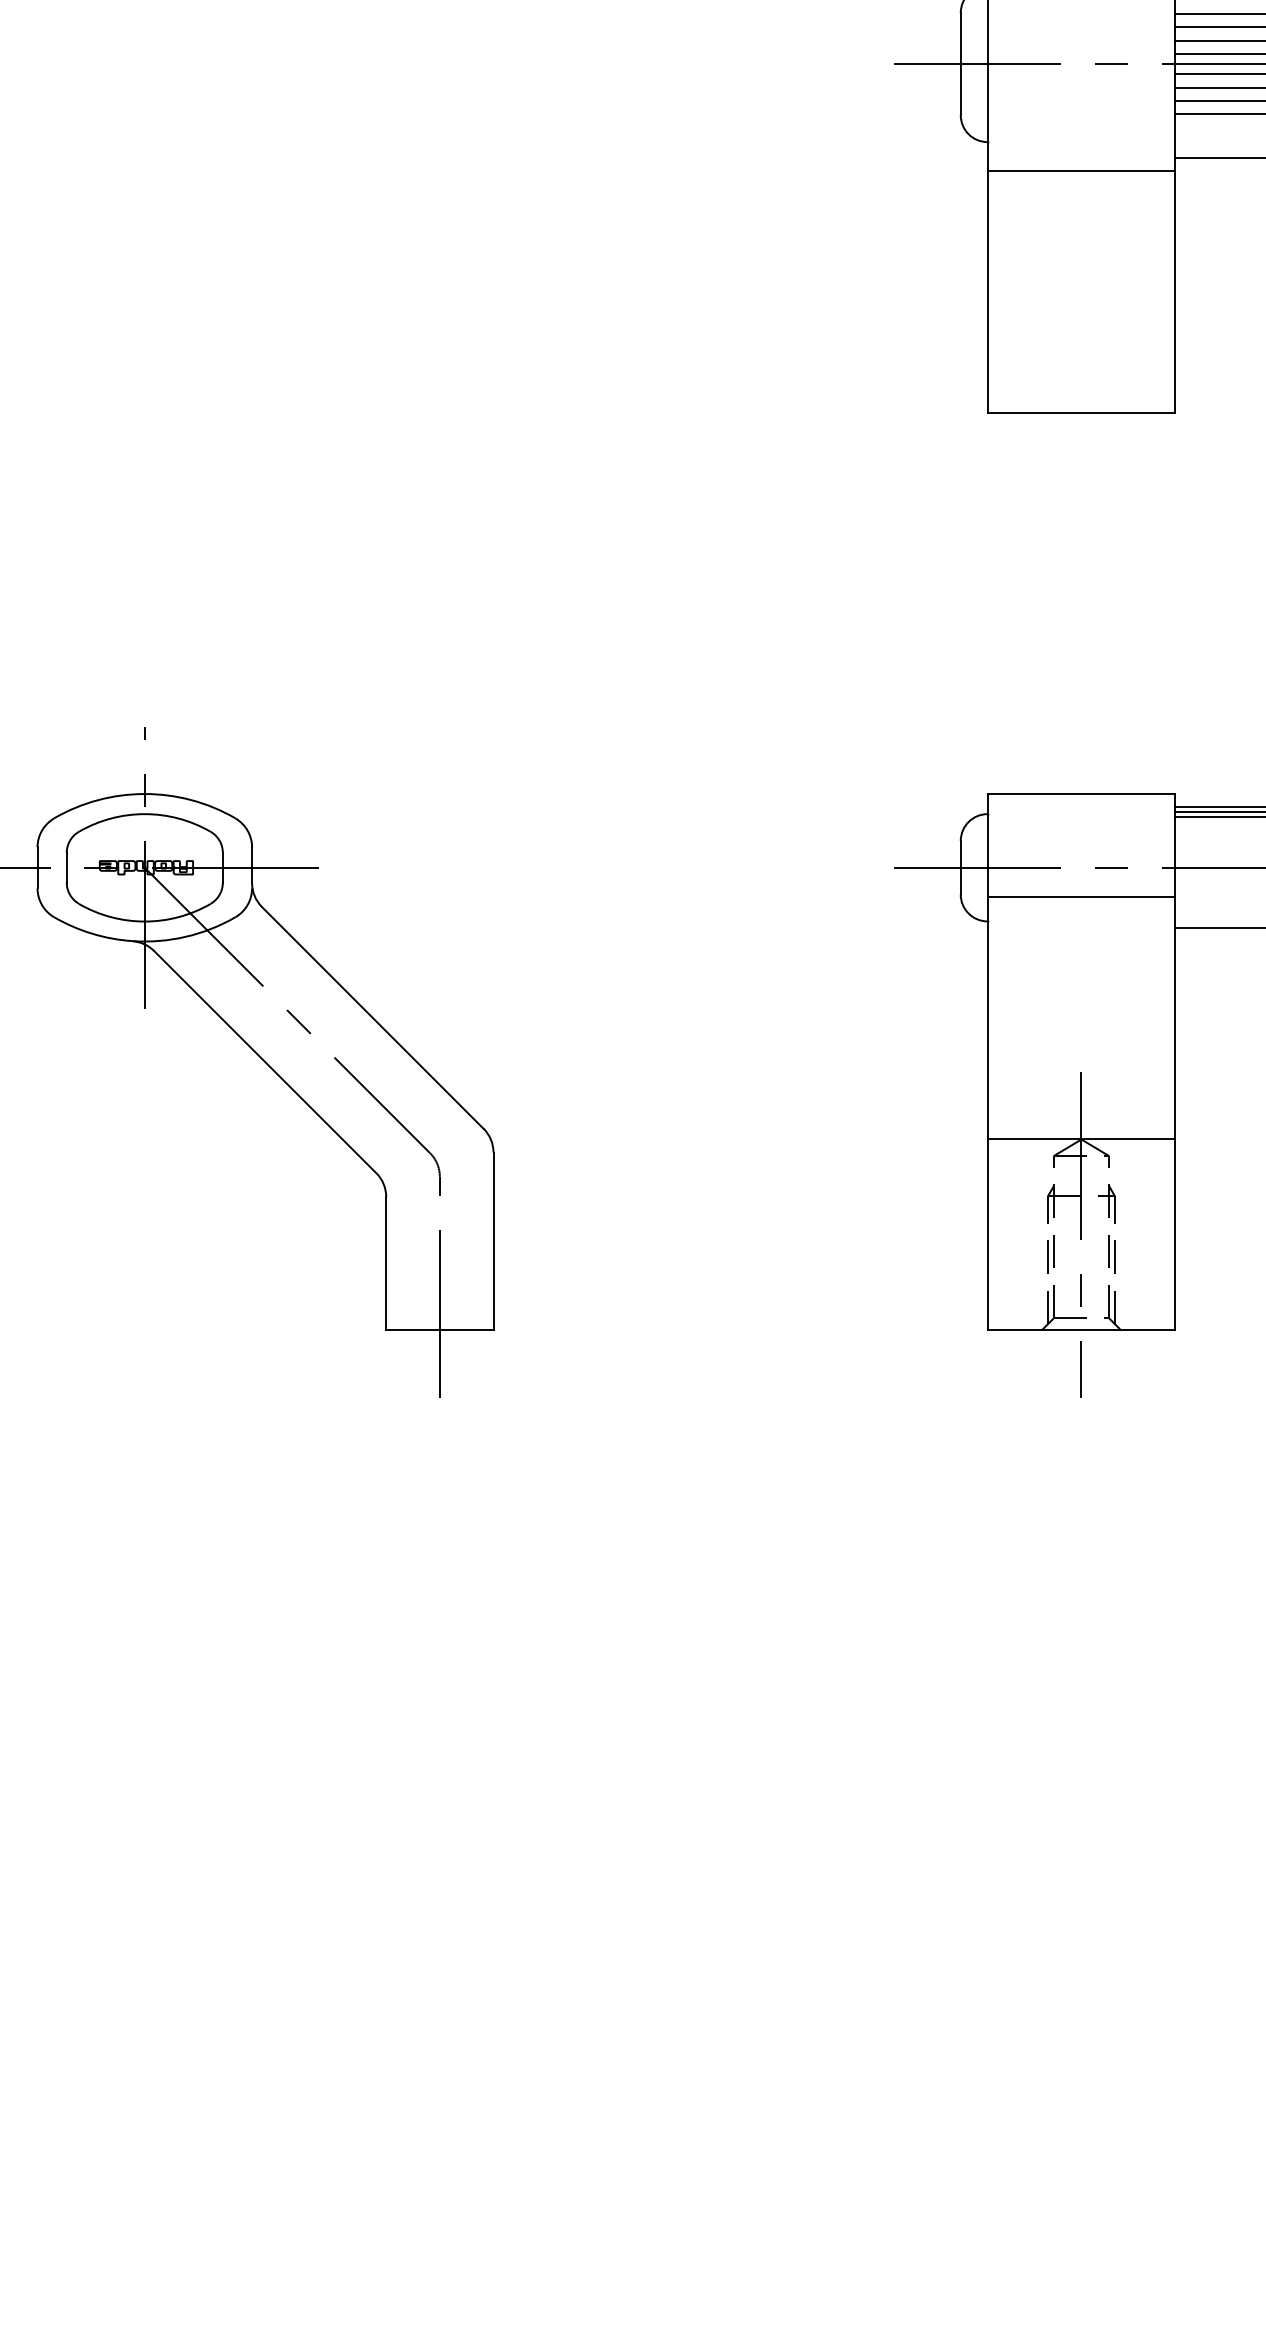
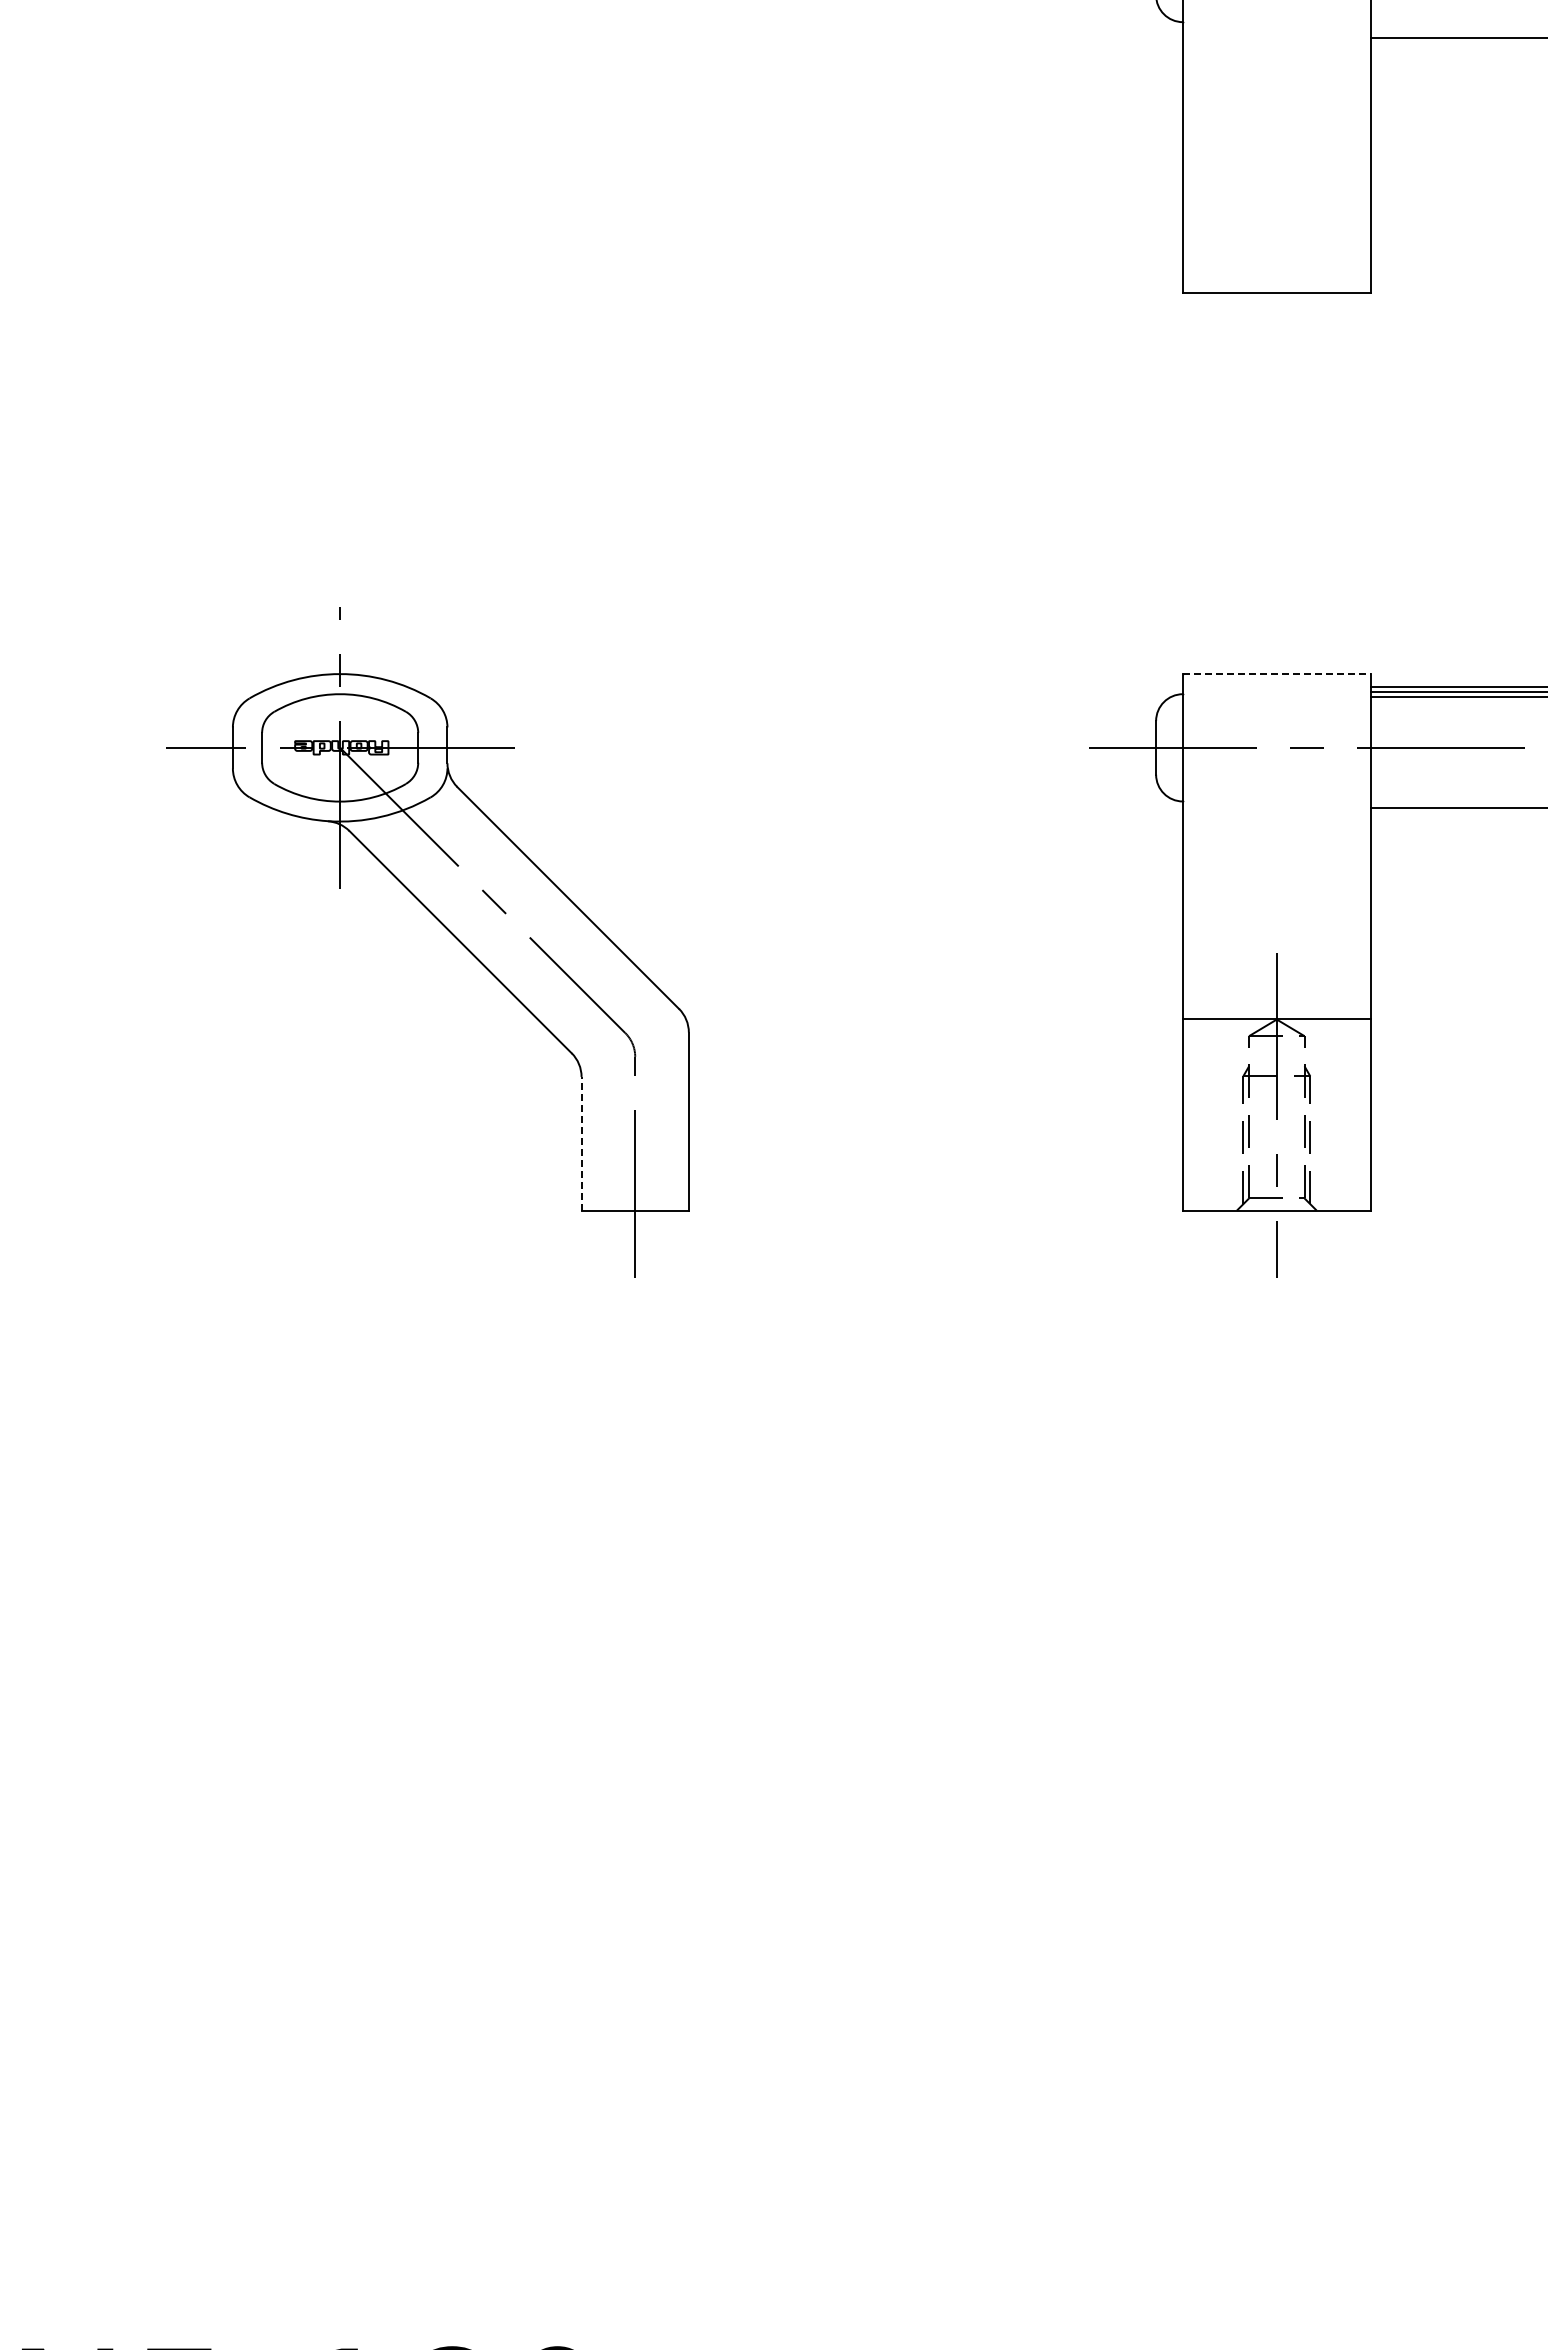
line: (1081, 171) -> (1276, 51), removed
line: (1081, 794) -> (1276, 674), solid -> dashed
line: (1081, 897) -> (1276, 777), removed
line: (386, 1263) -> (581, 1143), solid -> dashed

